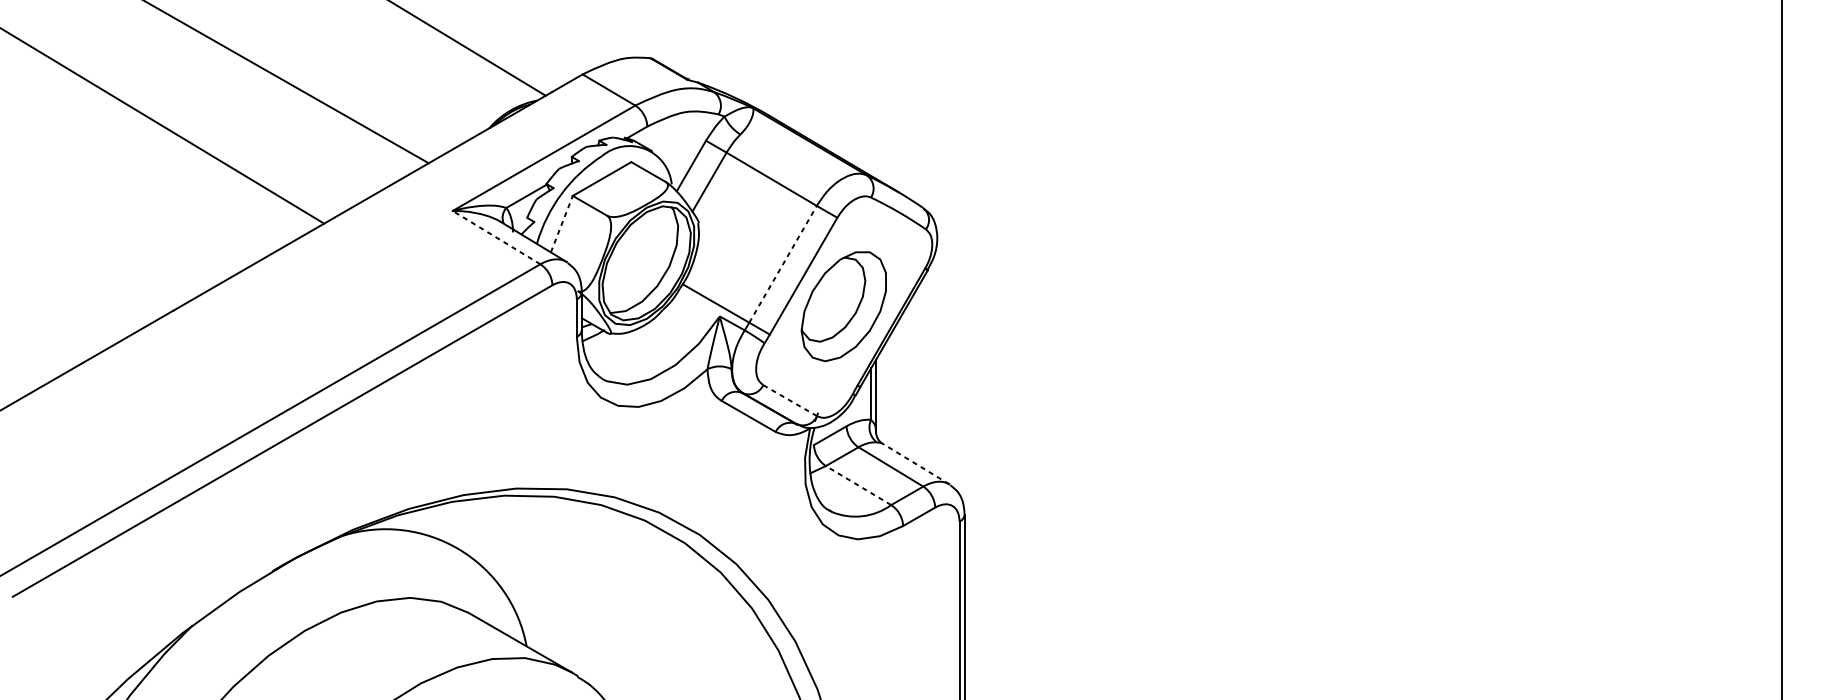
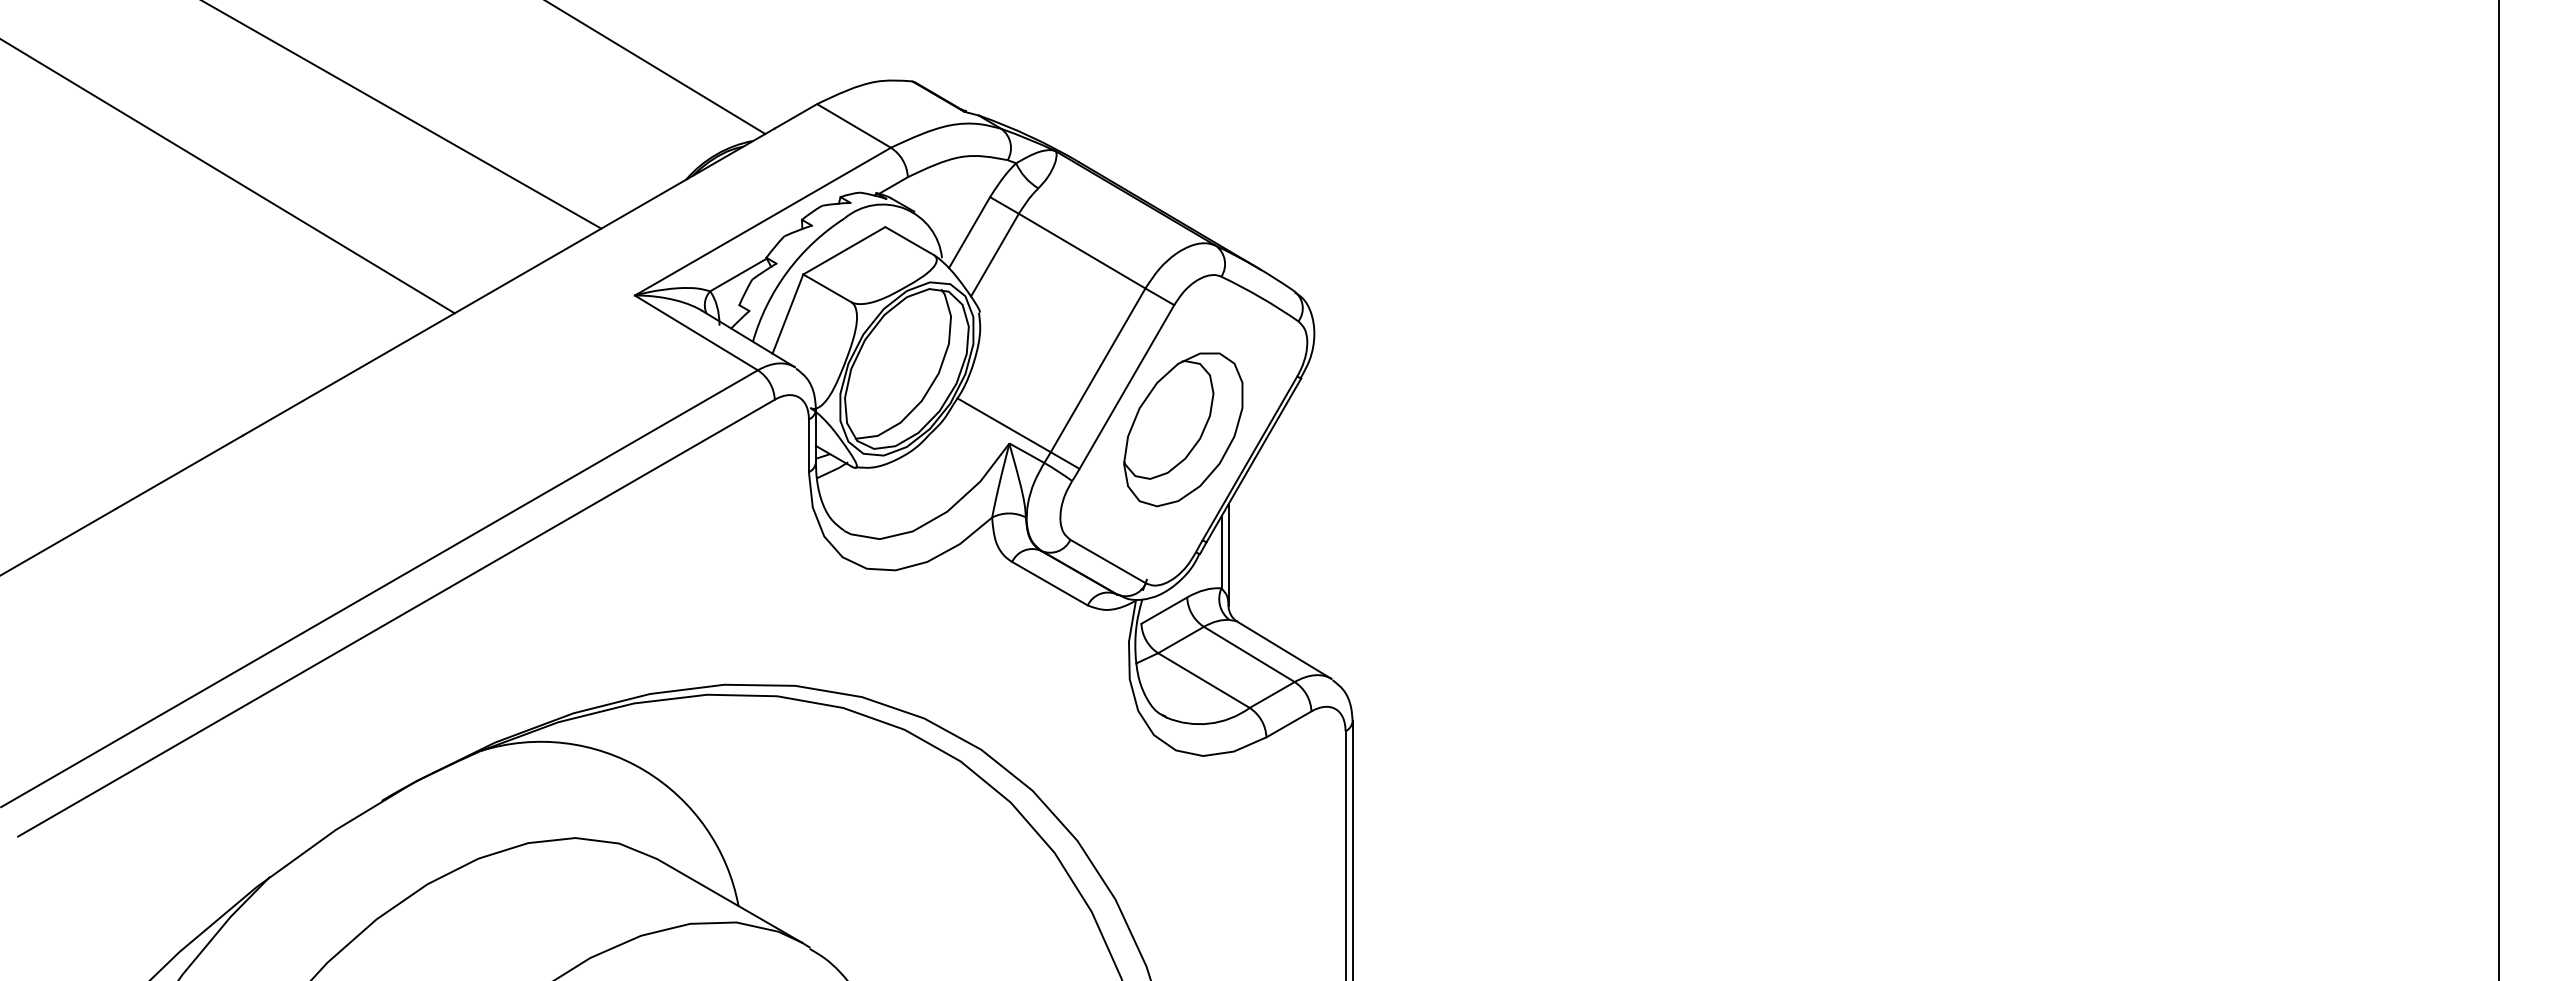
line: (562, 223) -> (788, 313), dashed -> solid
line: (496, 237) -> (696, 332), dashed -> solid
line: (783, 264) -> (1098, 370), dashed -> solid
line: (790, 400) -> (1108, 561), dashed -> solid
line: (915, 463) -> (1283, 649), dashed -> solid
line: (858, 485) -> (1203, 680), dashed -> solid

